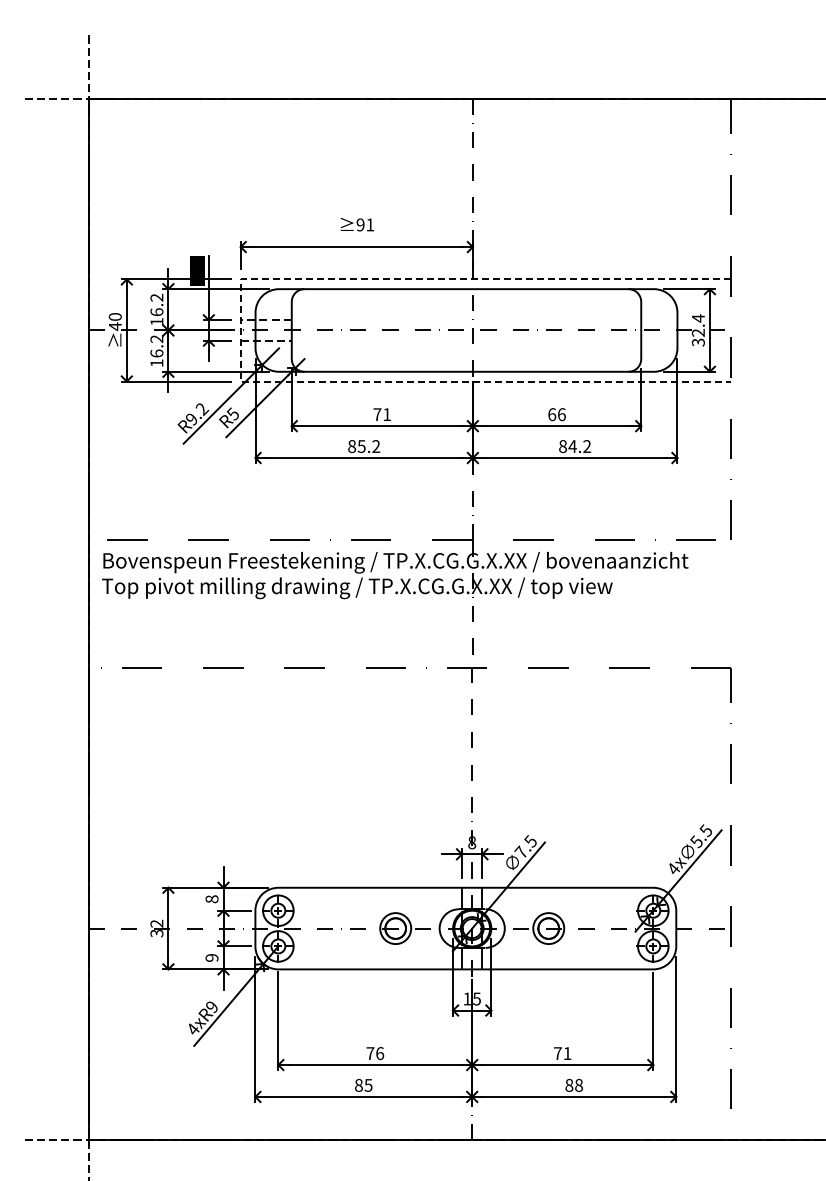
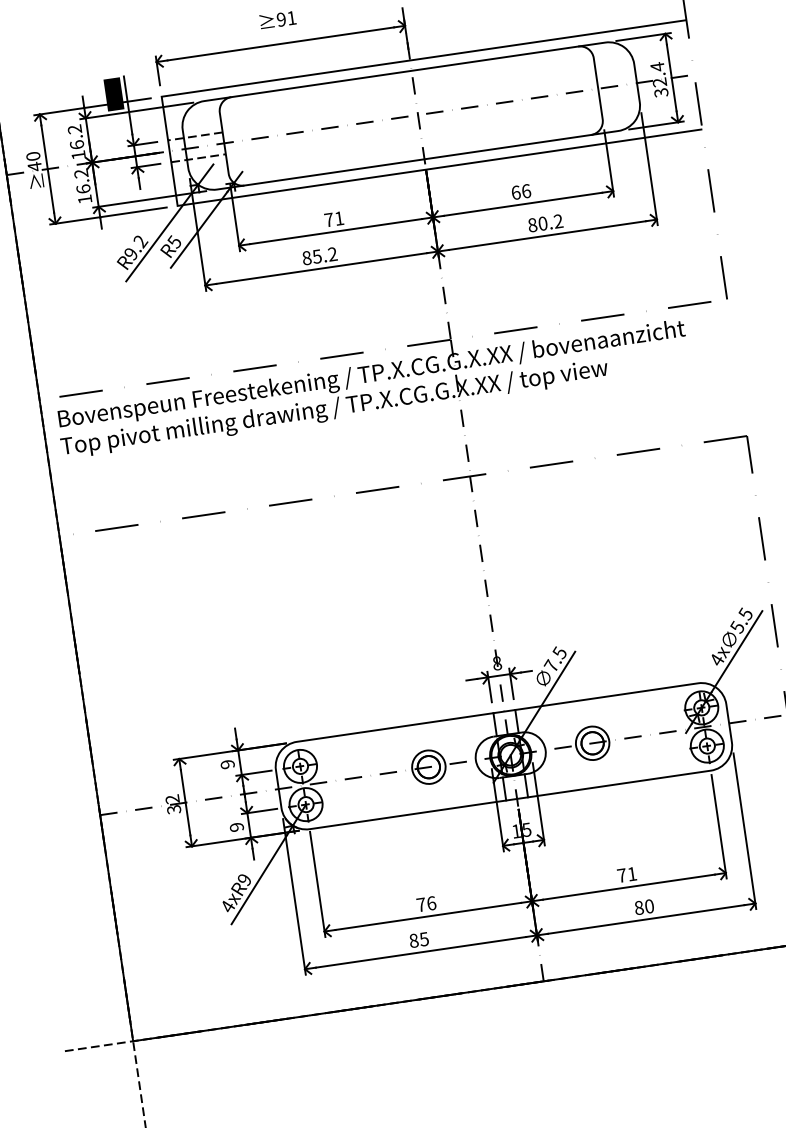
line: (240, 330) -> (169, 151), dashed -> solid
text: (572, 446) -> (542, 223), 84.2 -> 80.2
text: (211, 899) -> (227, 764), 8 -> 9
text: (578, 1085) -> (648, 906), 88 -> 80

